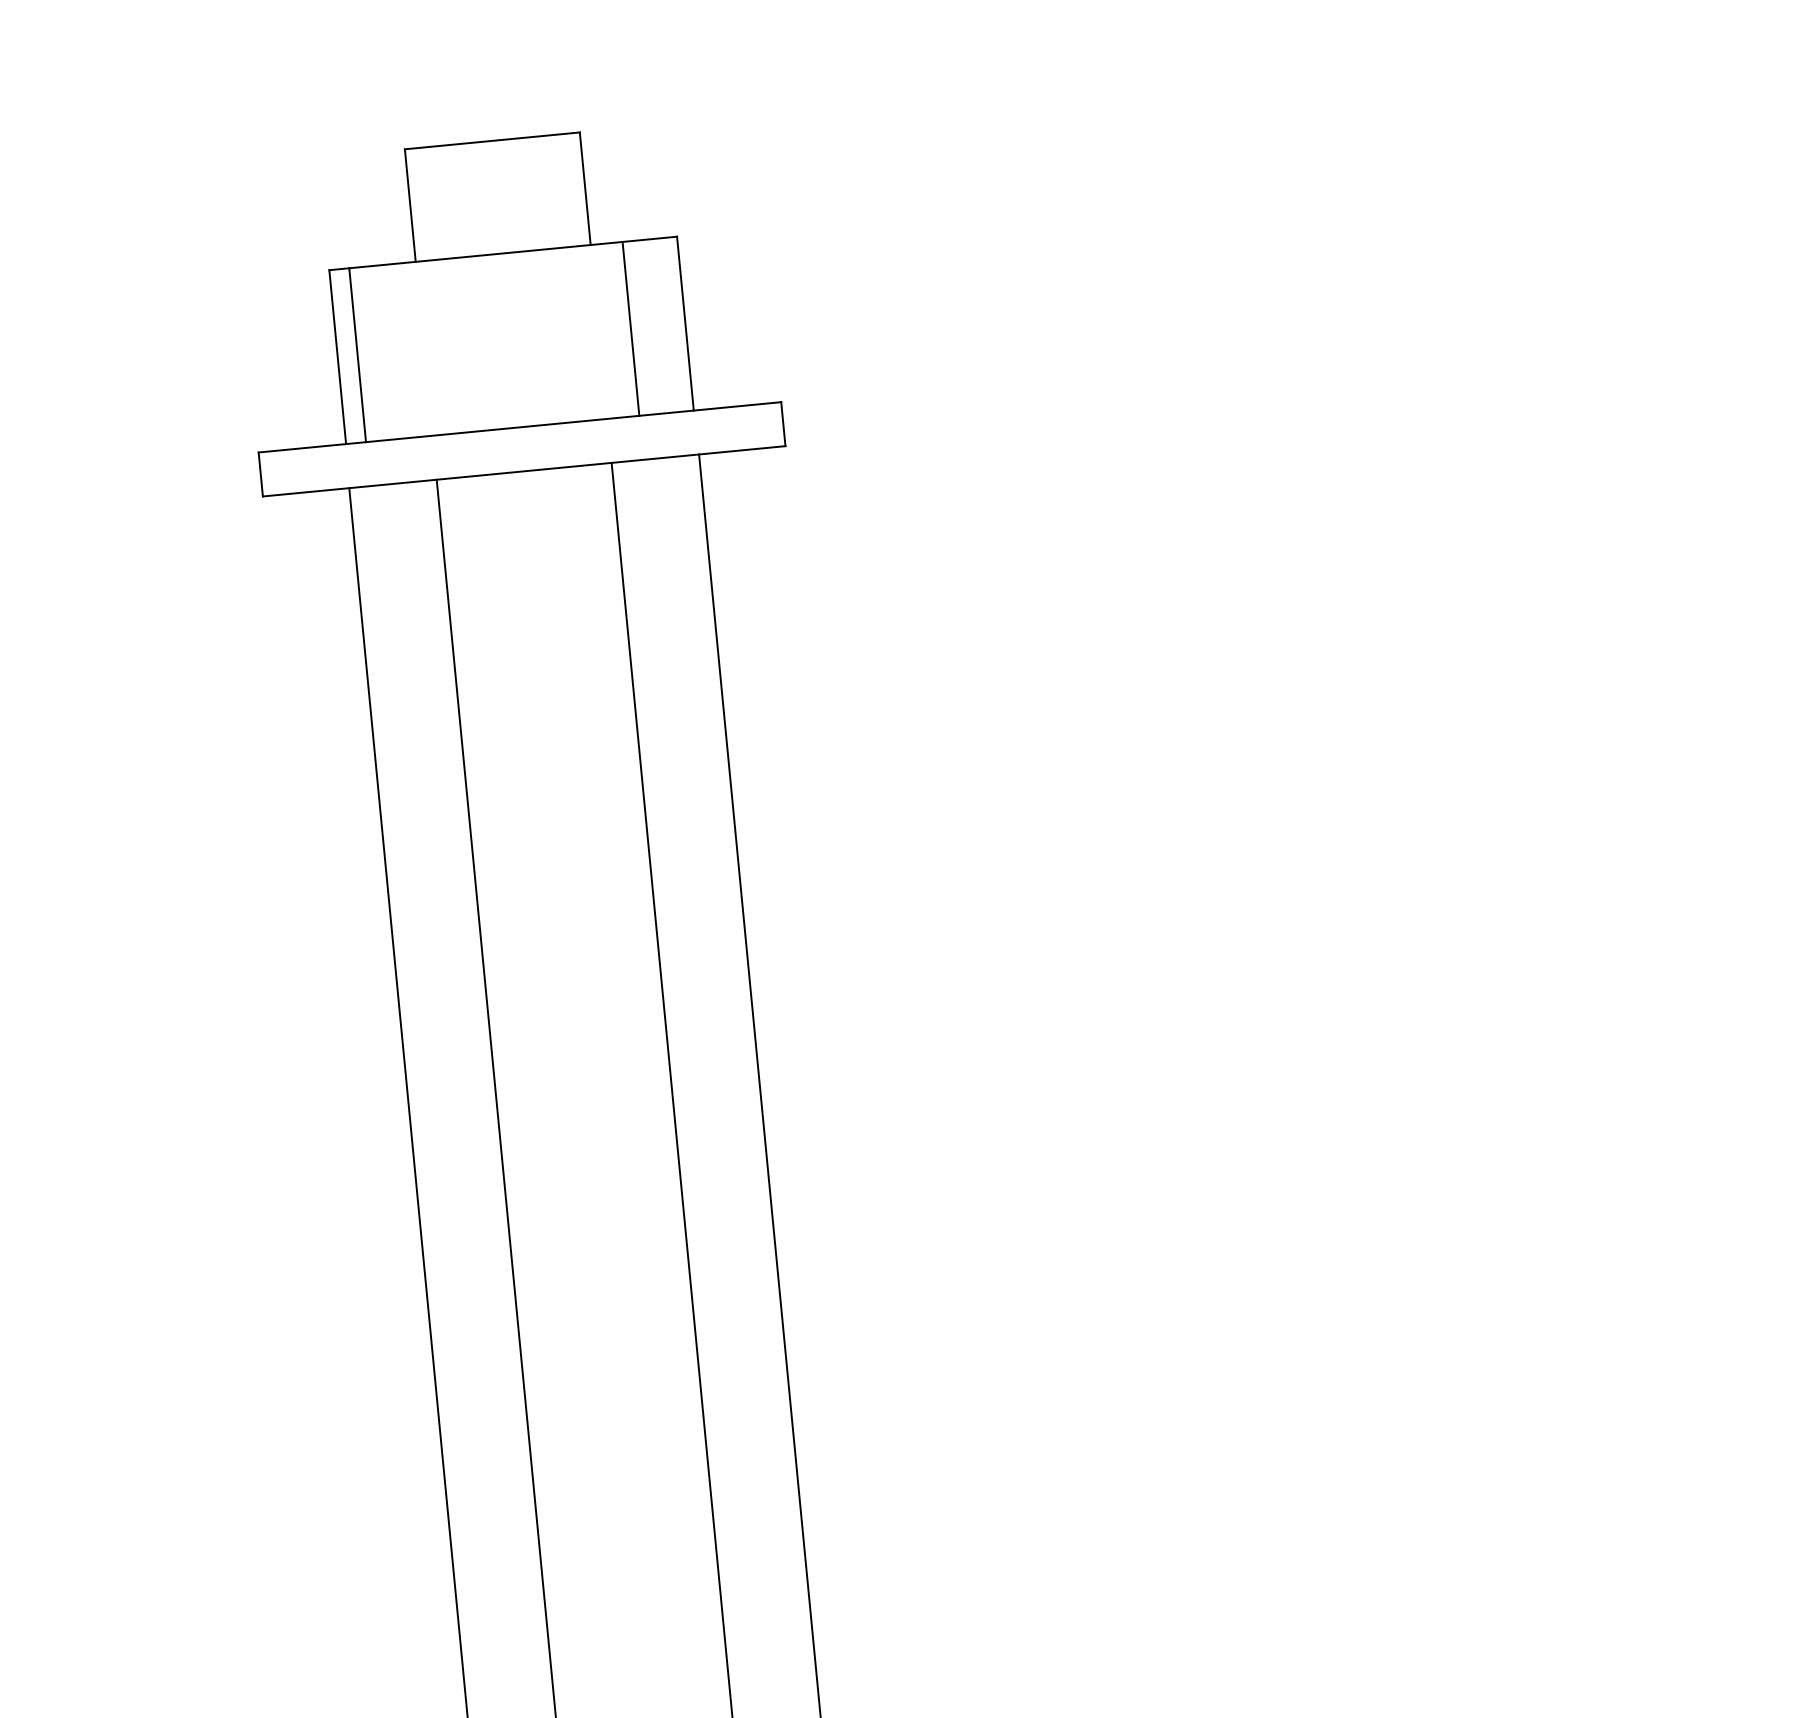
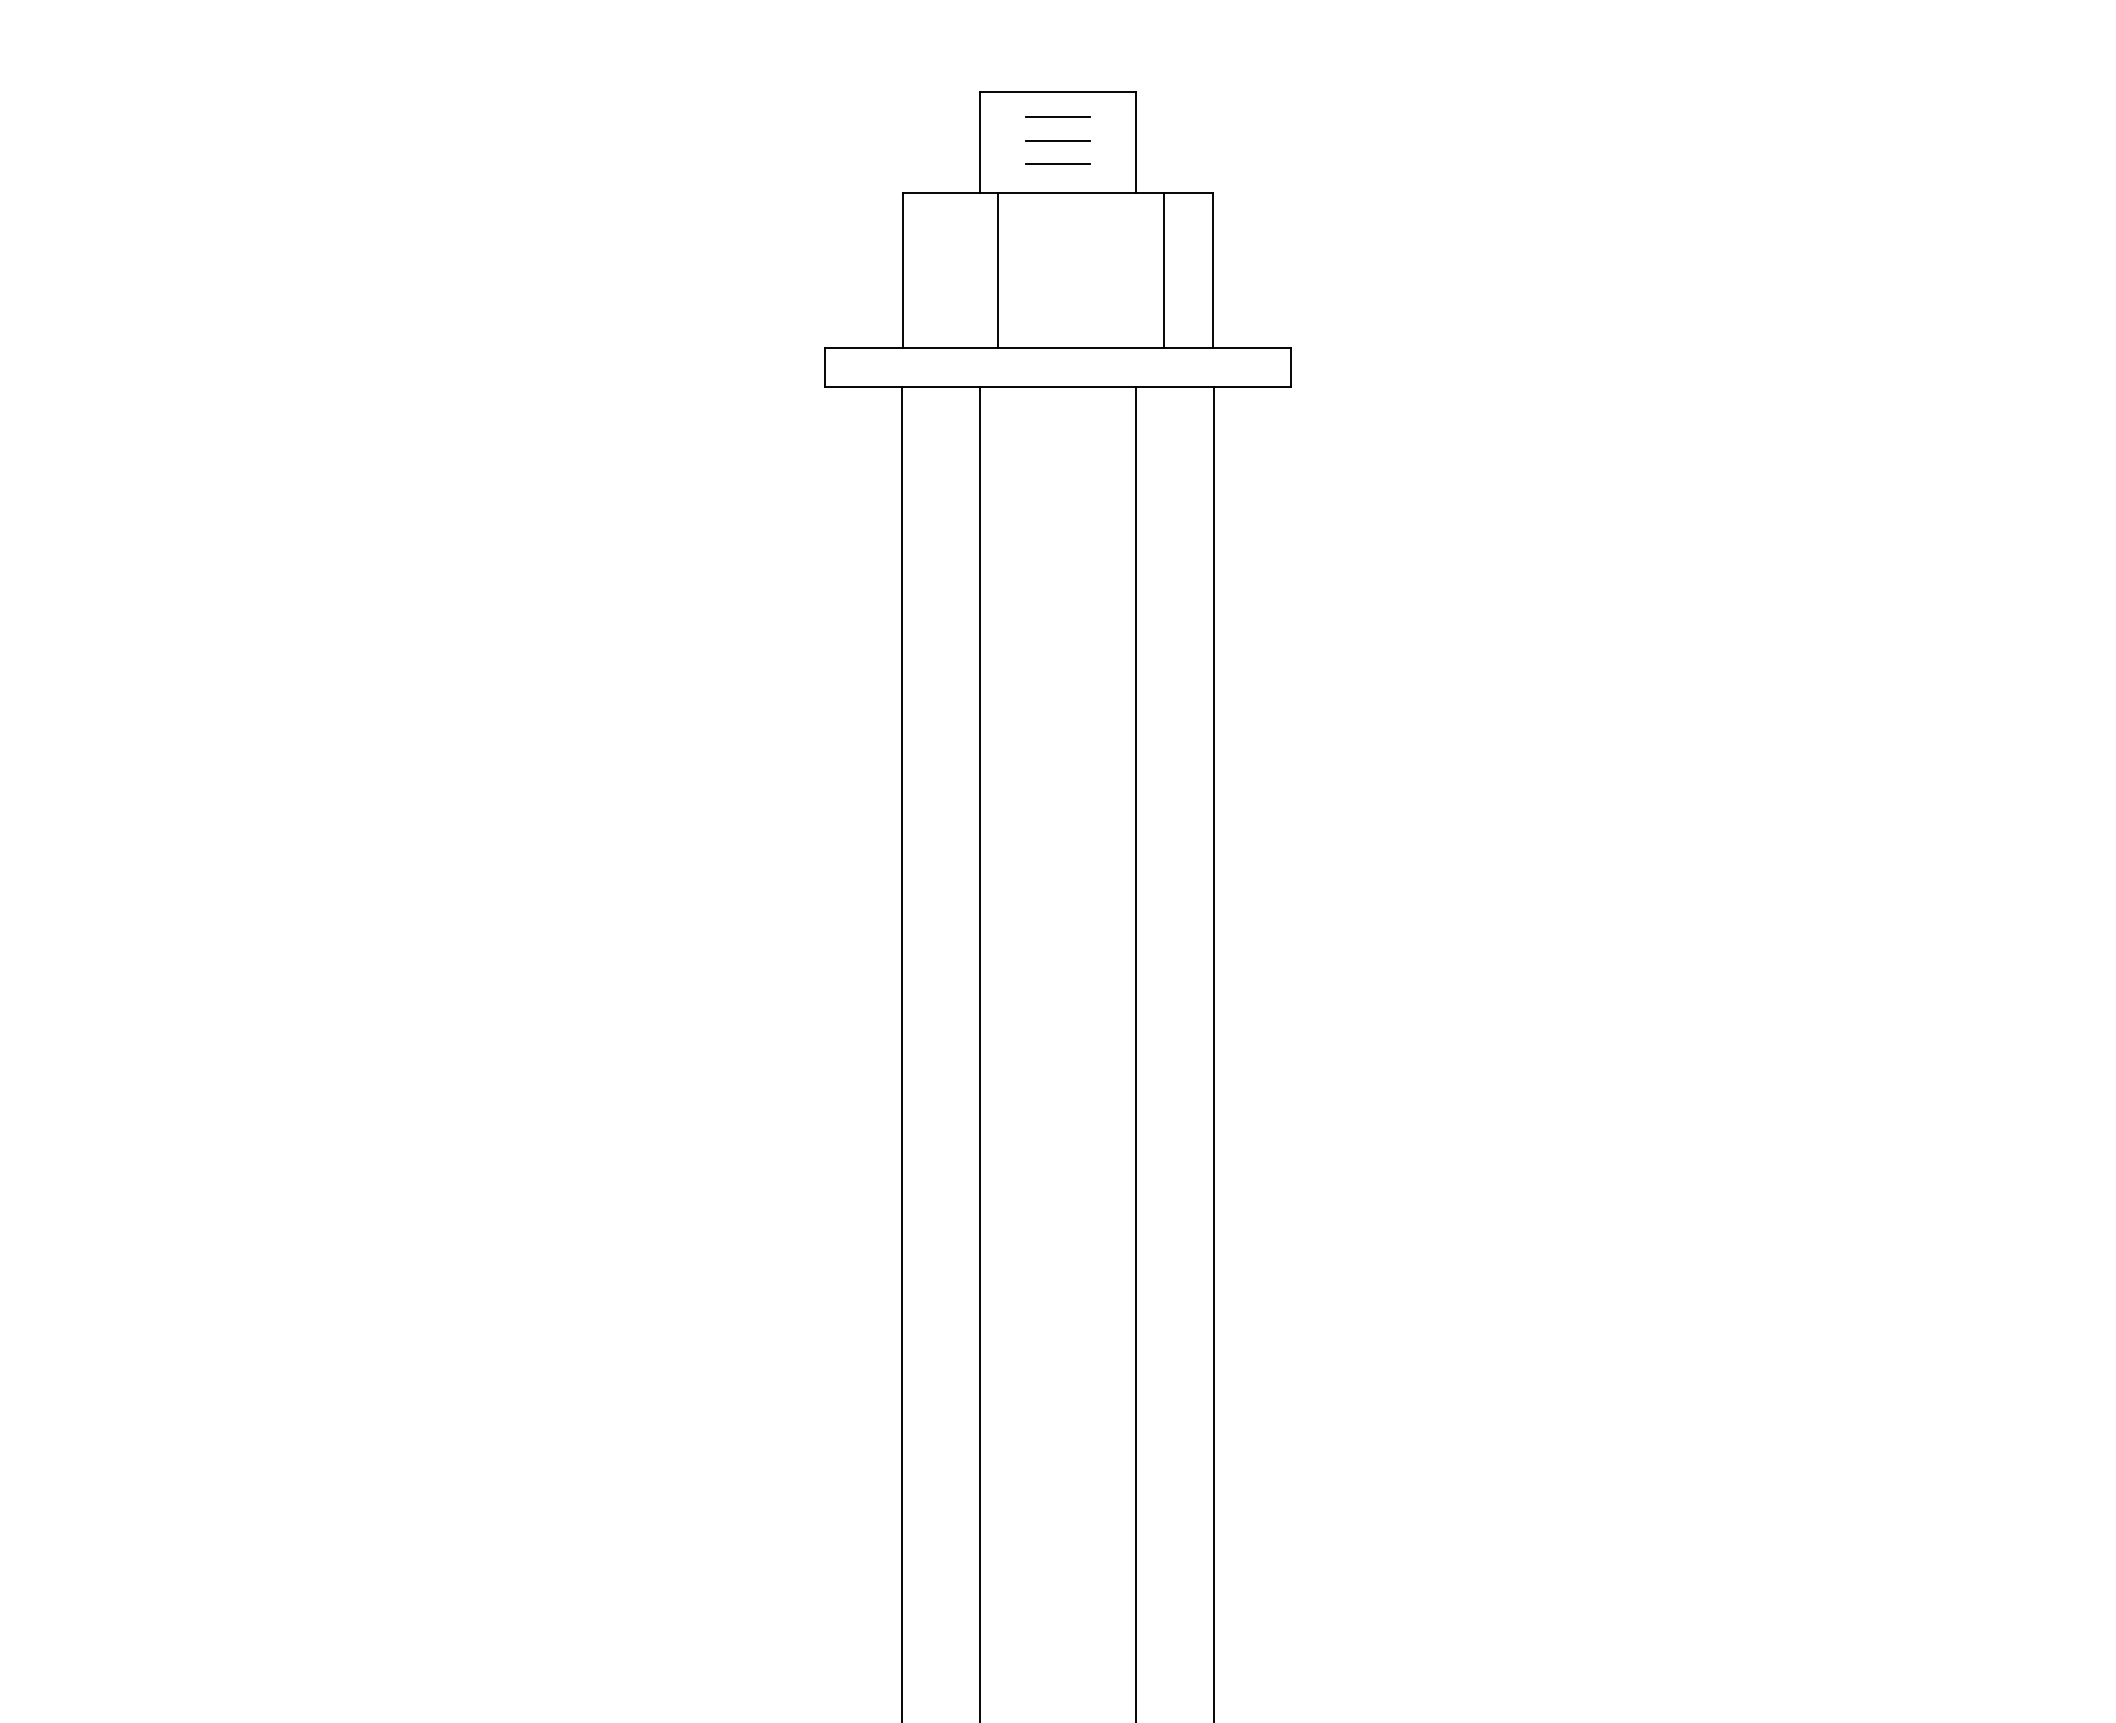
line: (494, 169) -> (1057, 117), added
line: (497, 194) -> (1057, 140), added
line: (499, 221) -> (1057, 164), added
line: (357, 354) -> (997, 269), moved

